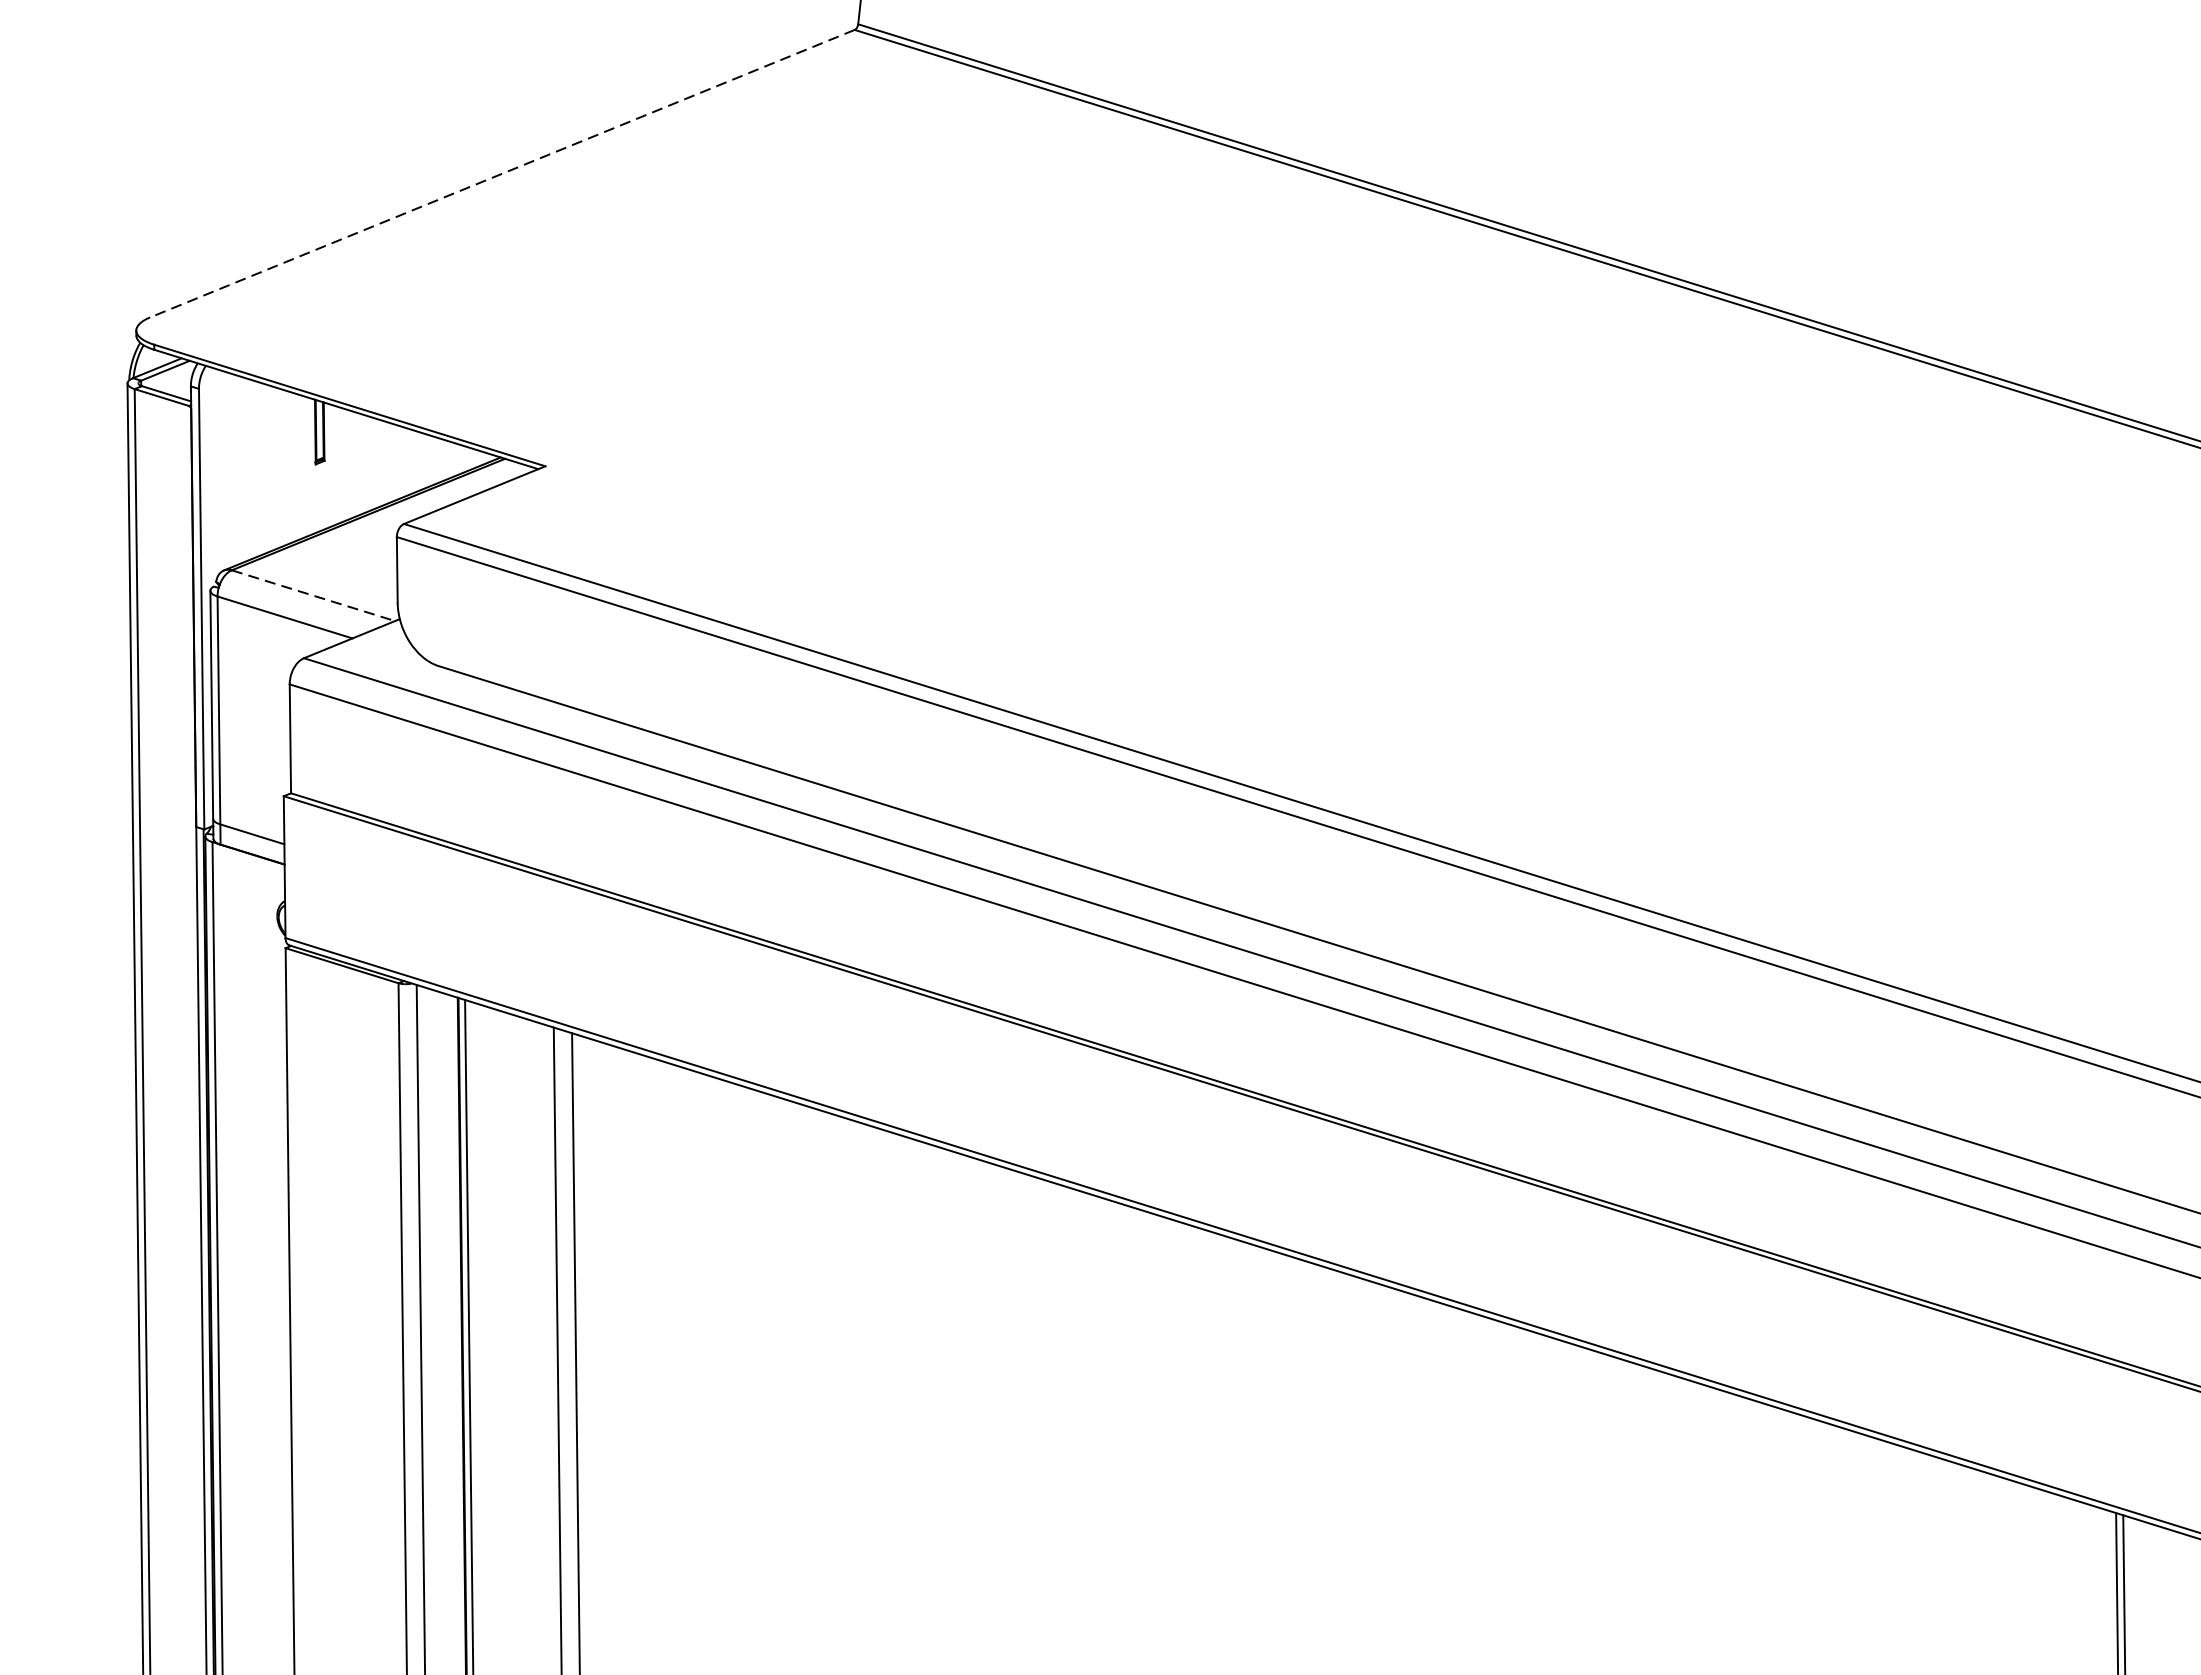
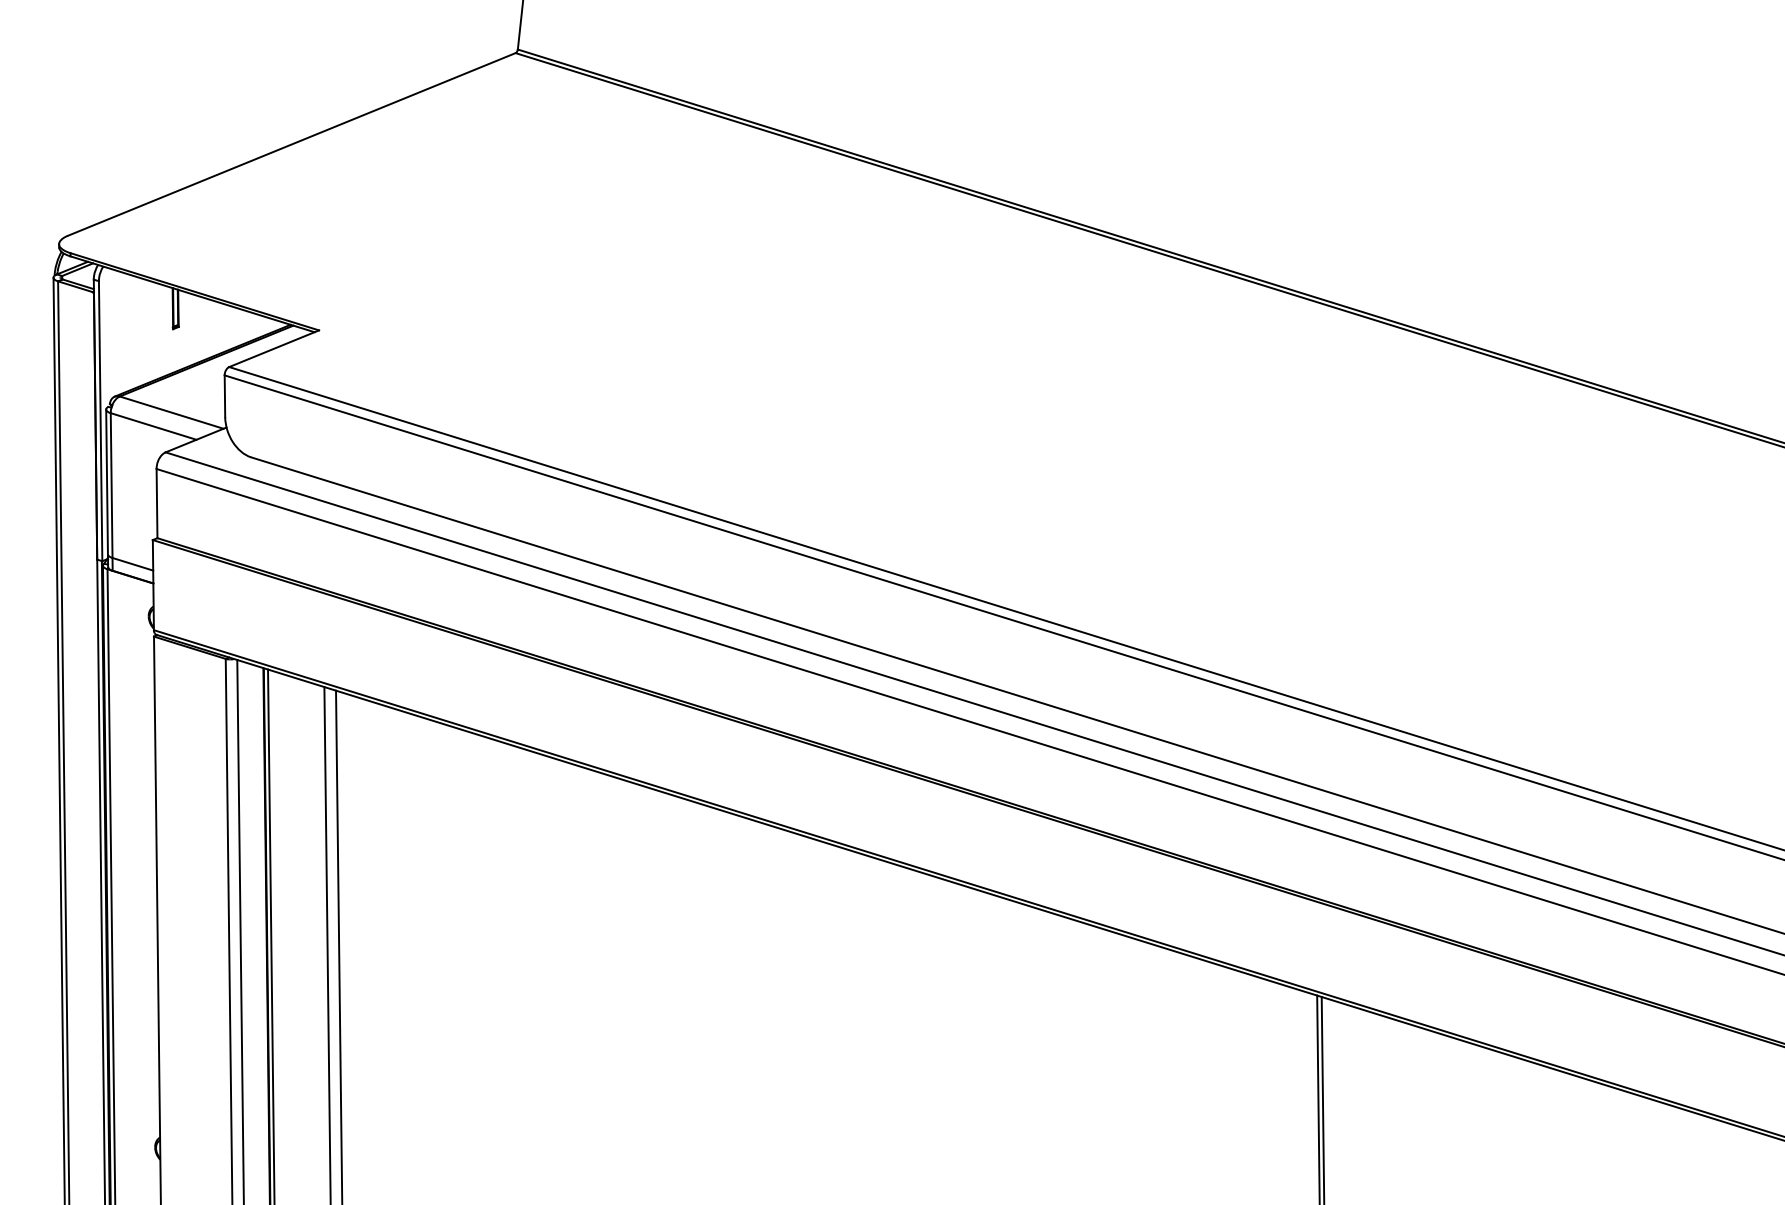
line: (502, 173) -> (291, 144), dashed -> solid
line: (314, 595) -> (172, 412), dashed -> solid

